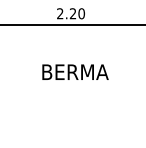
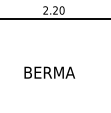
text: (75, 71) -> (49, 72), moved

